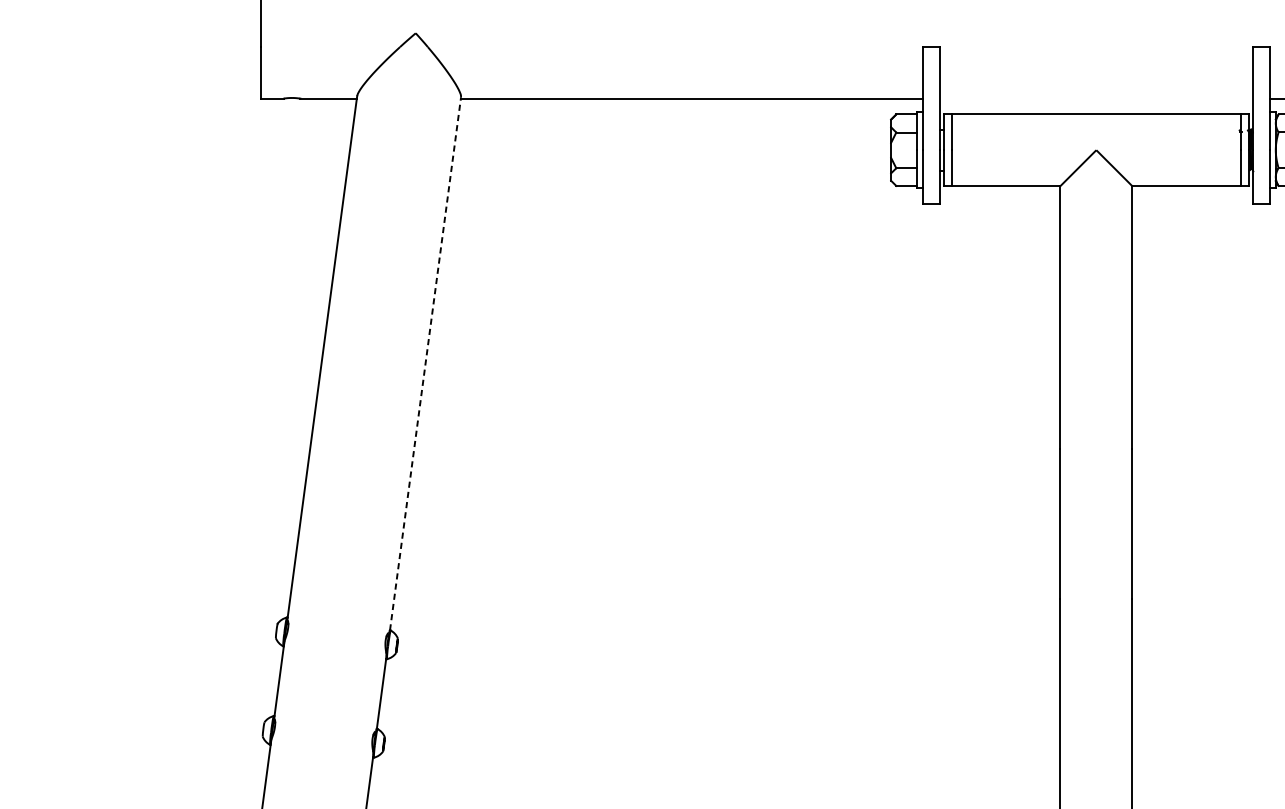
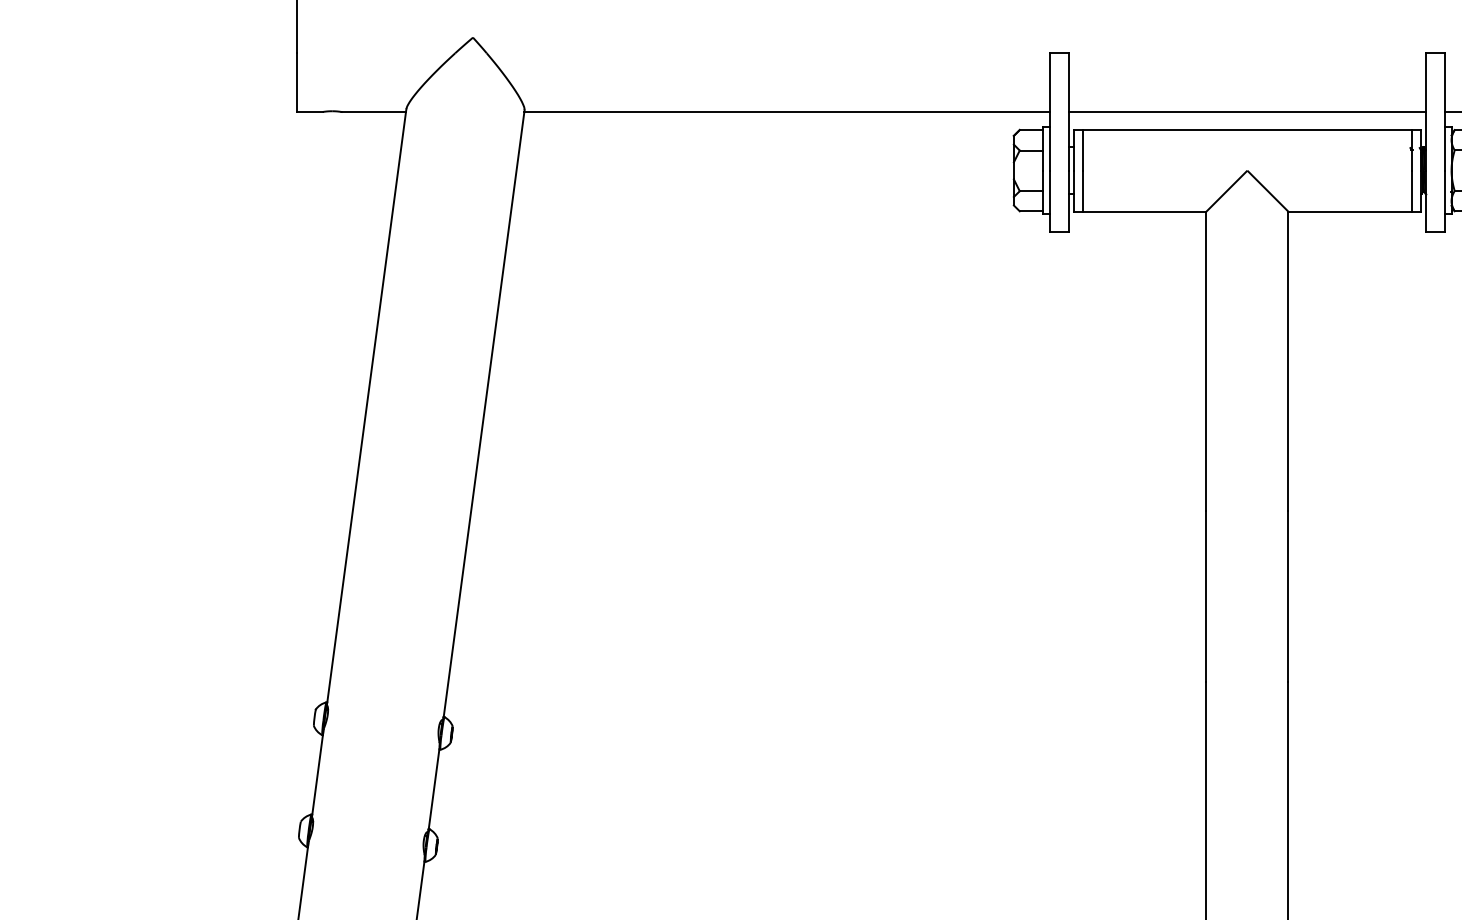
line: (1096, 99) -> (1247, 112), added
line: (425, 363) -> (484, 413), dashed -> solid

